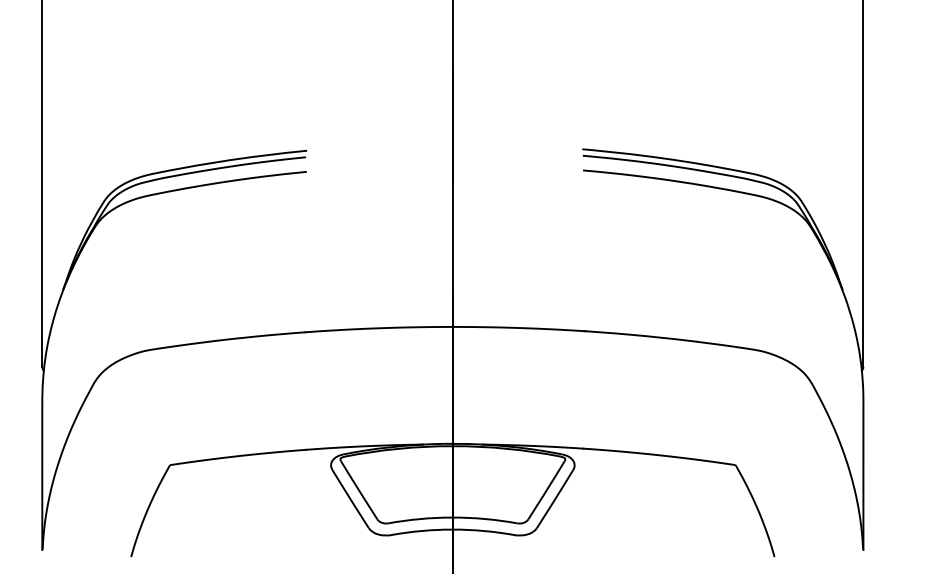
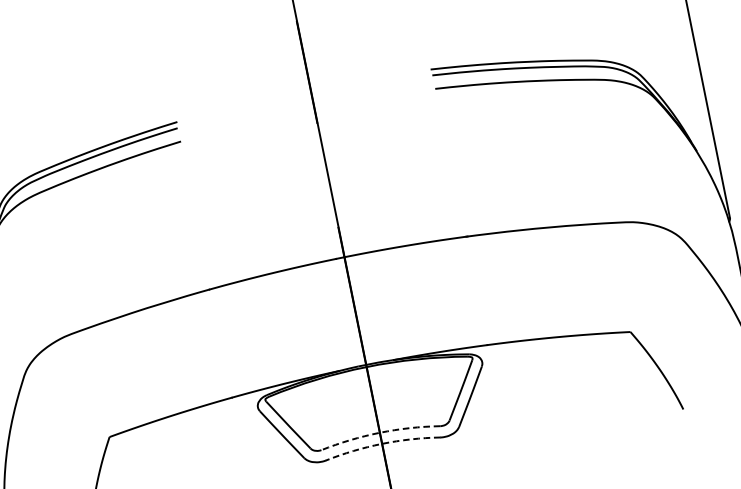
arc: (452, 517) -> (379, 432), solid -> dashed
arc: (452, 529) -> (381, 443), solid -> dashed

